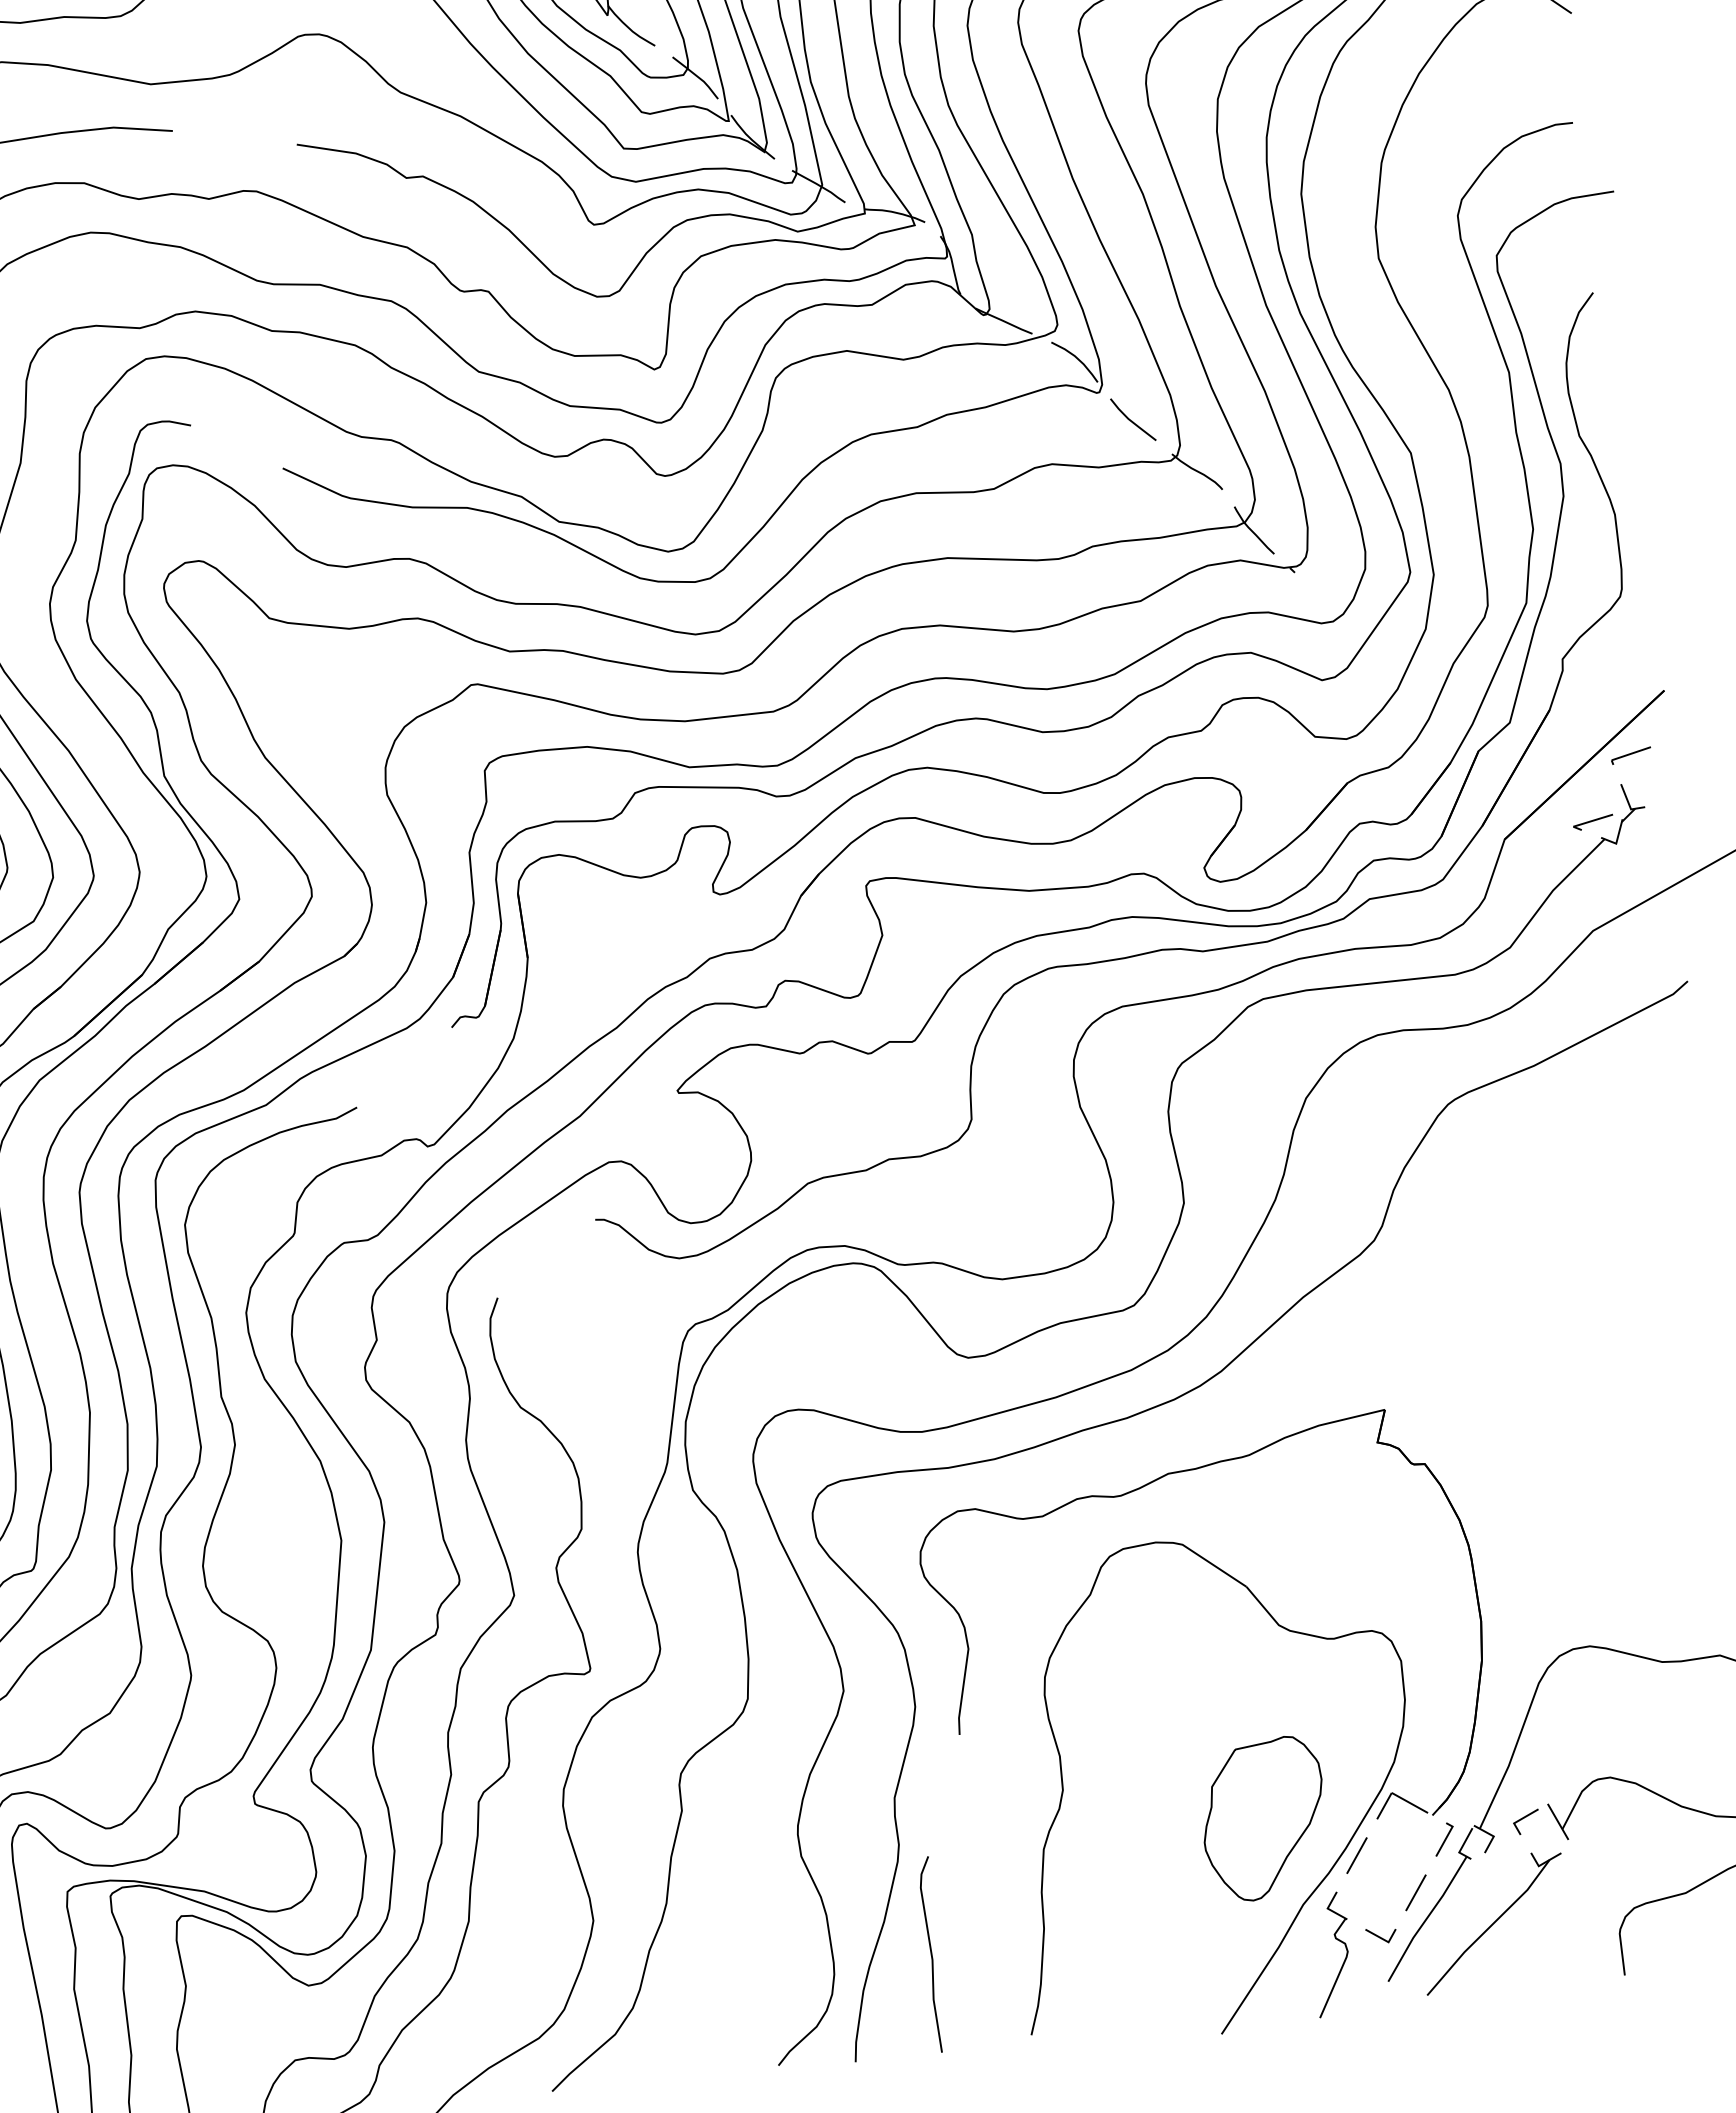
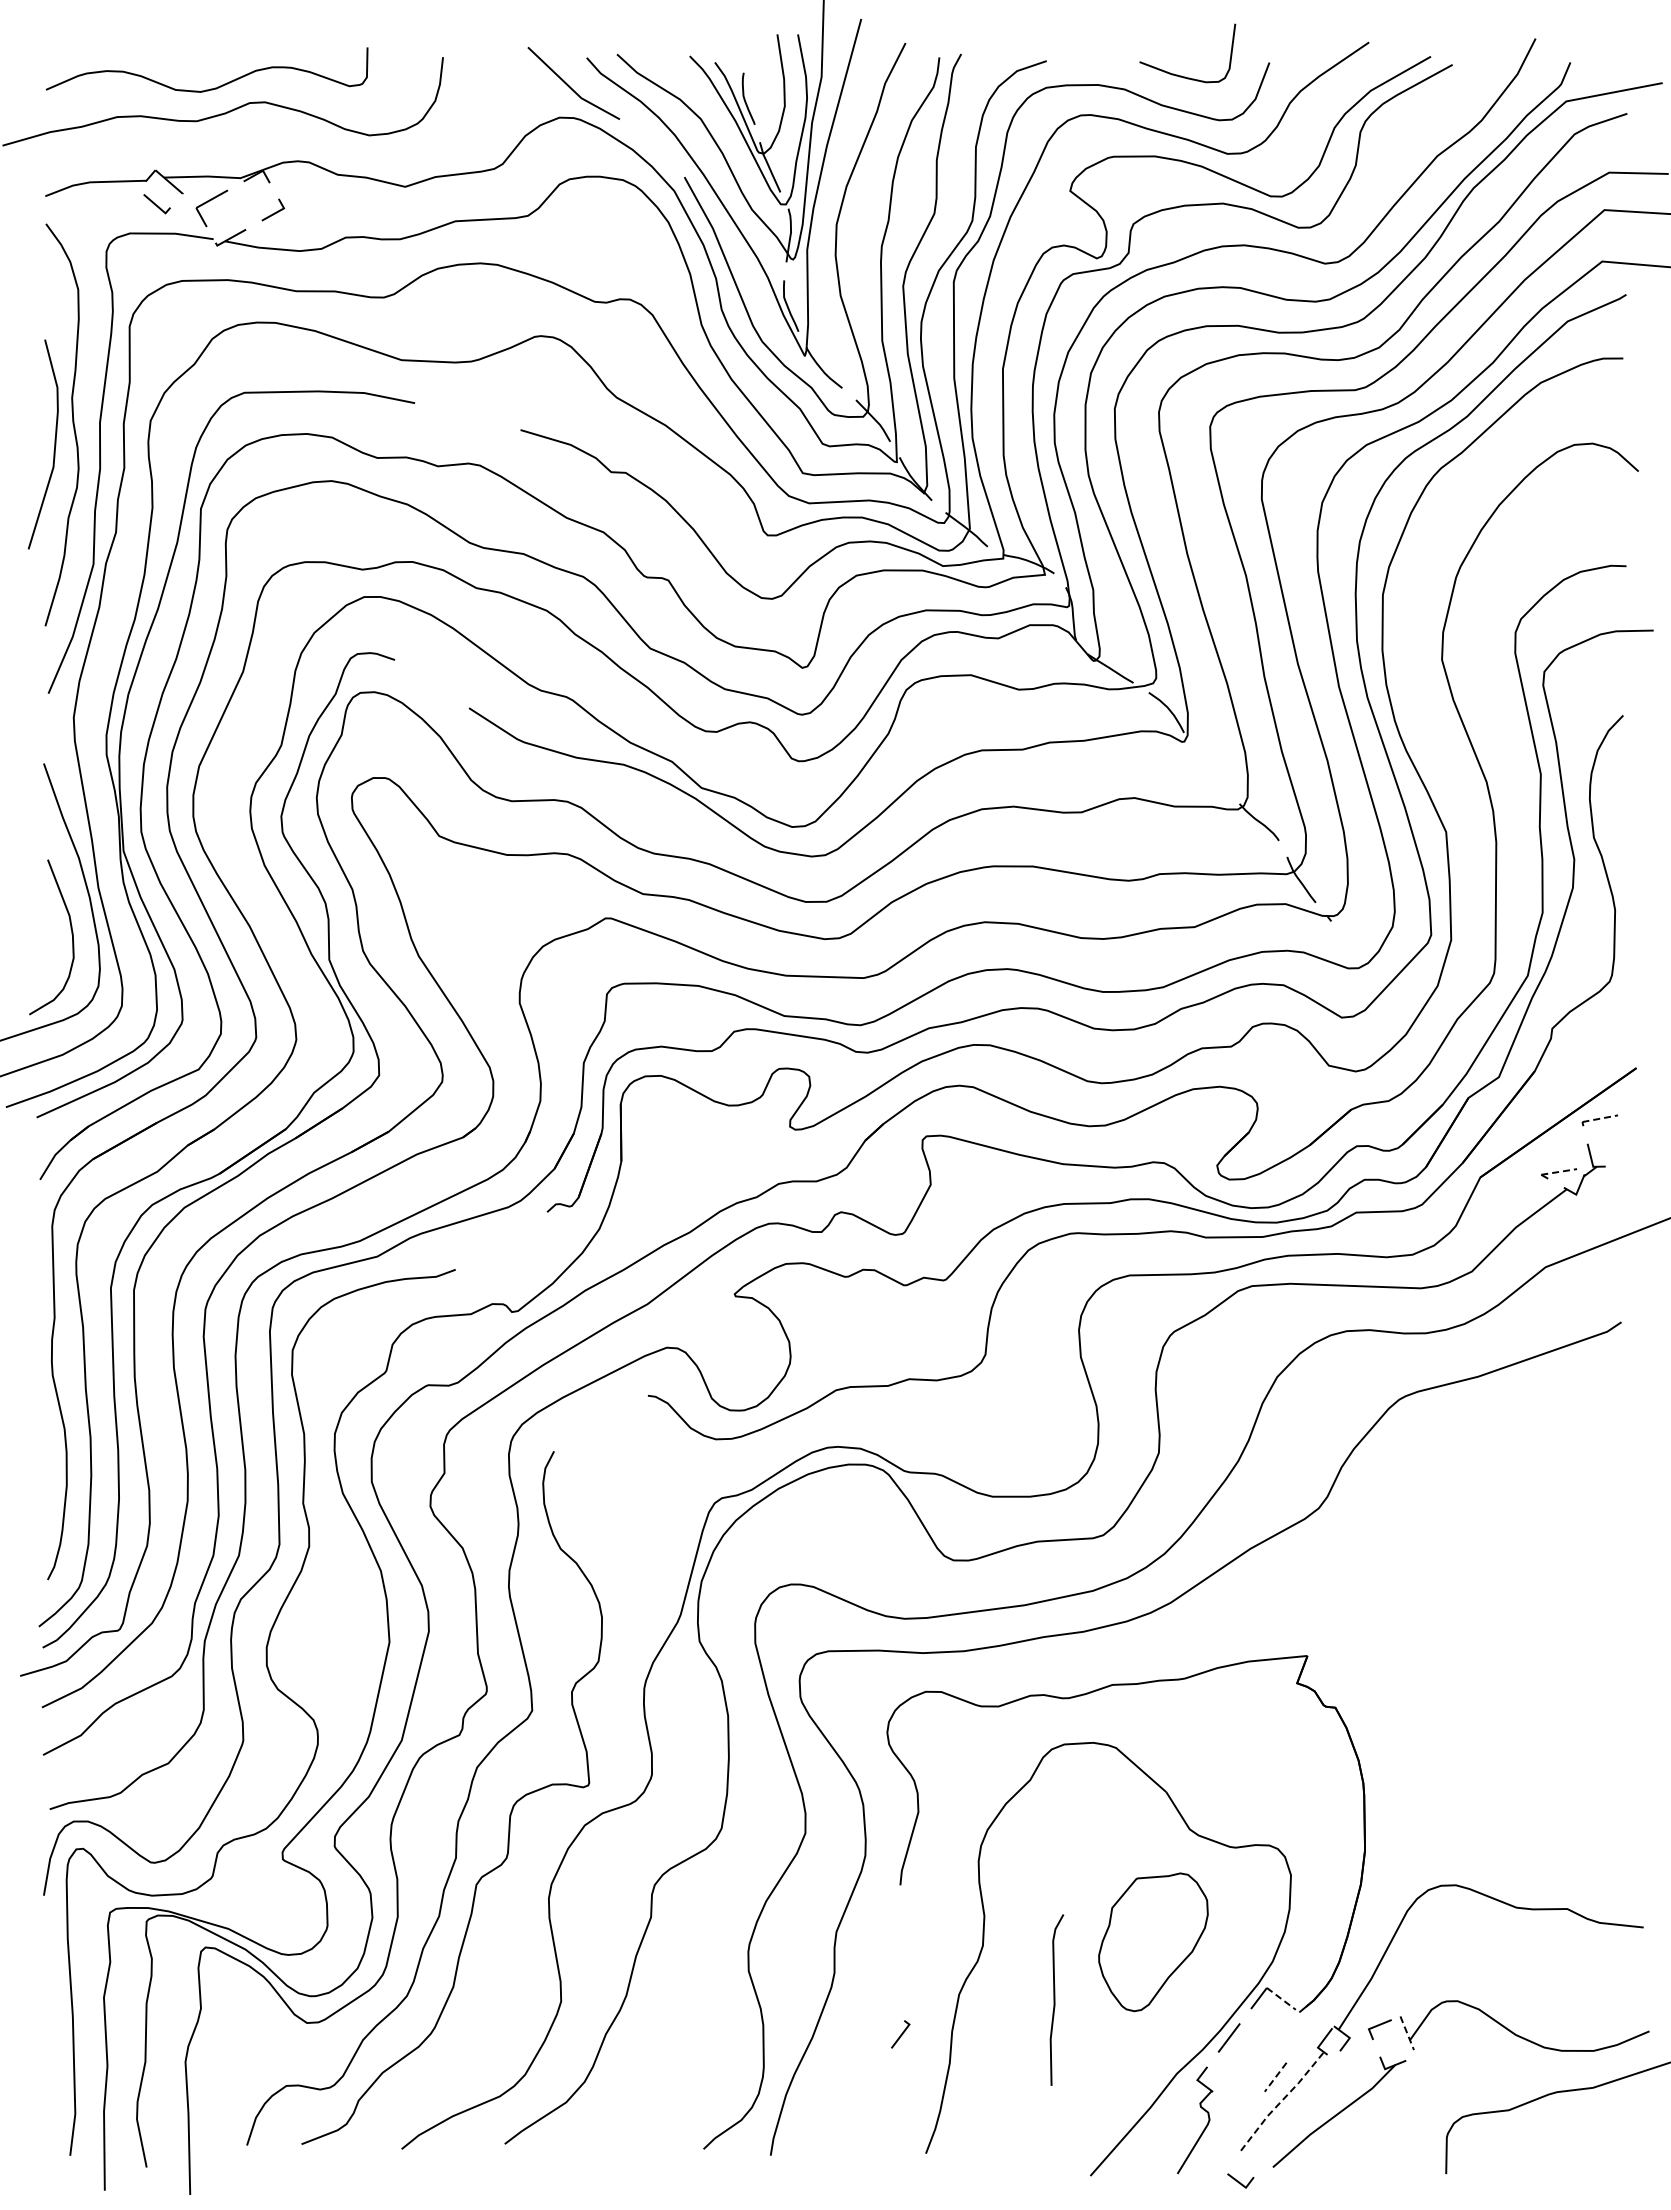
line: (1131, 420) -> (1208, 769), removed
line: (1631, 753) -> (1600, 1118), solid -> dashed
line: (1593, 820) -> (1559, 1171), solid -> dashed
line: (1410, 1803) -> (1281, 1999), solid -> dashed
part: (1264, 1819) -> (1153, 1942), moved
line: (1558, 1822) -> (1407, 2033), solid -> dashed
line: (1444, 1839) -> (900, 2034), moved
line: (1415, 1893) -> (1275, 2077), solid -> dashed
line: (1426, 1918) -> (1281, 2100), solid -> dashed
line: (1380, 1936) -> (1239, 2181), moved
curve: (932, 1954) -> (1055, 1999), moved

